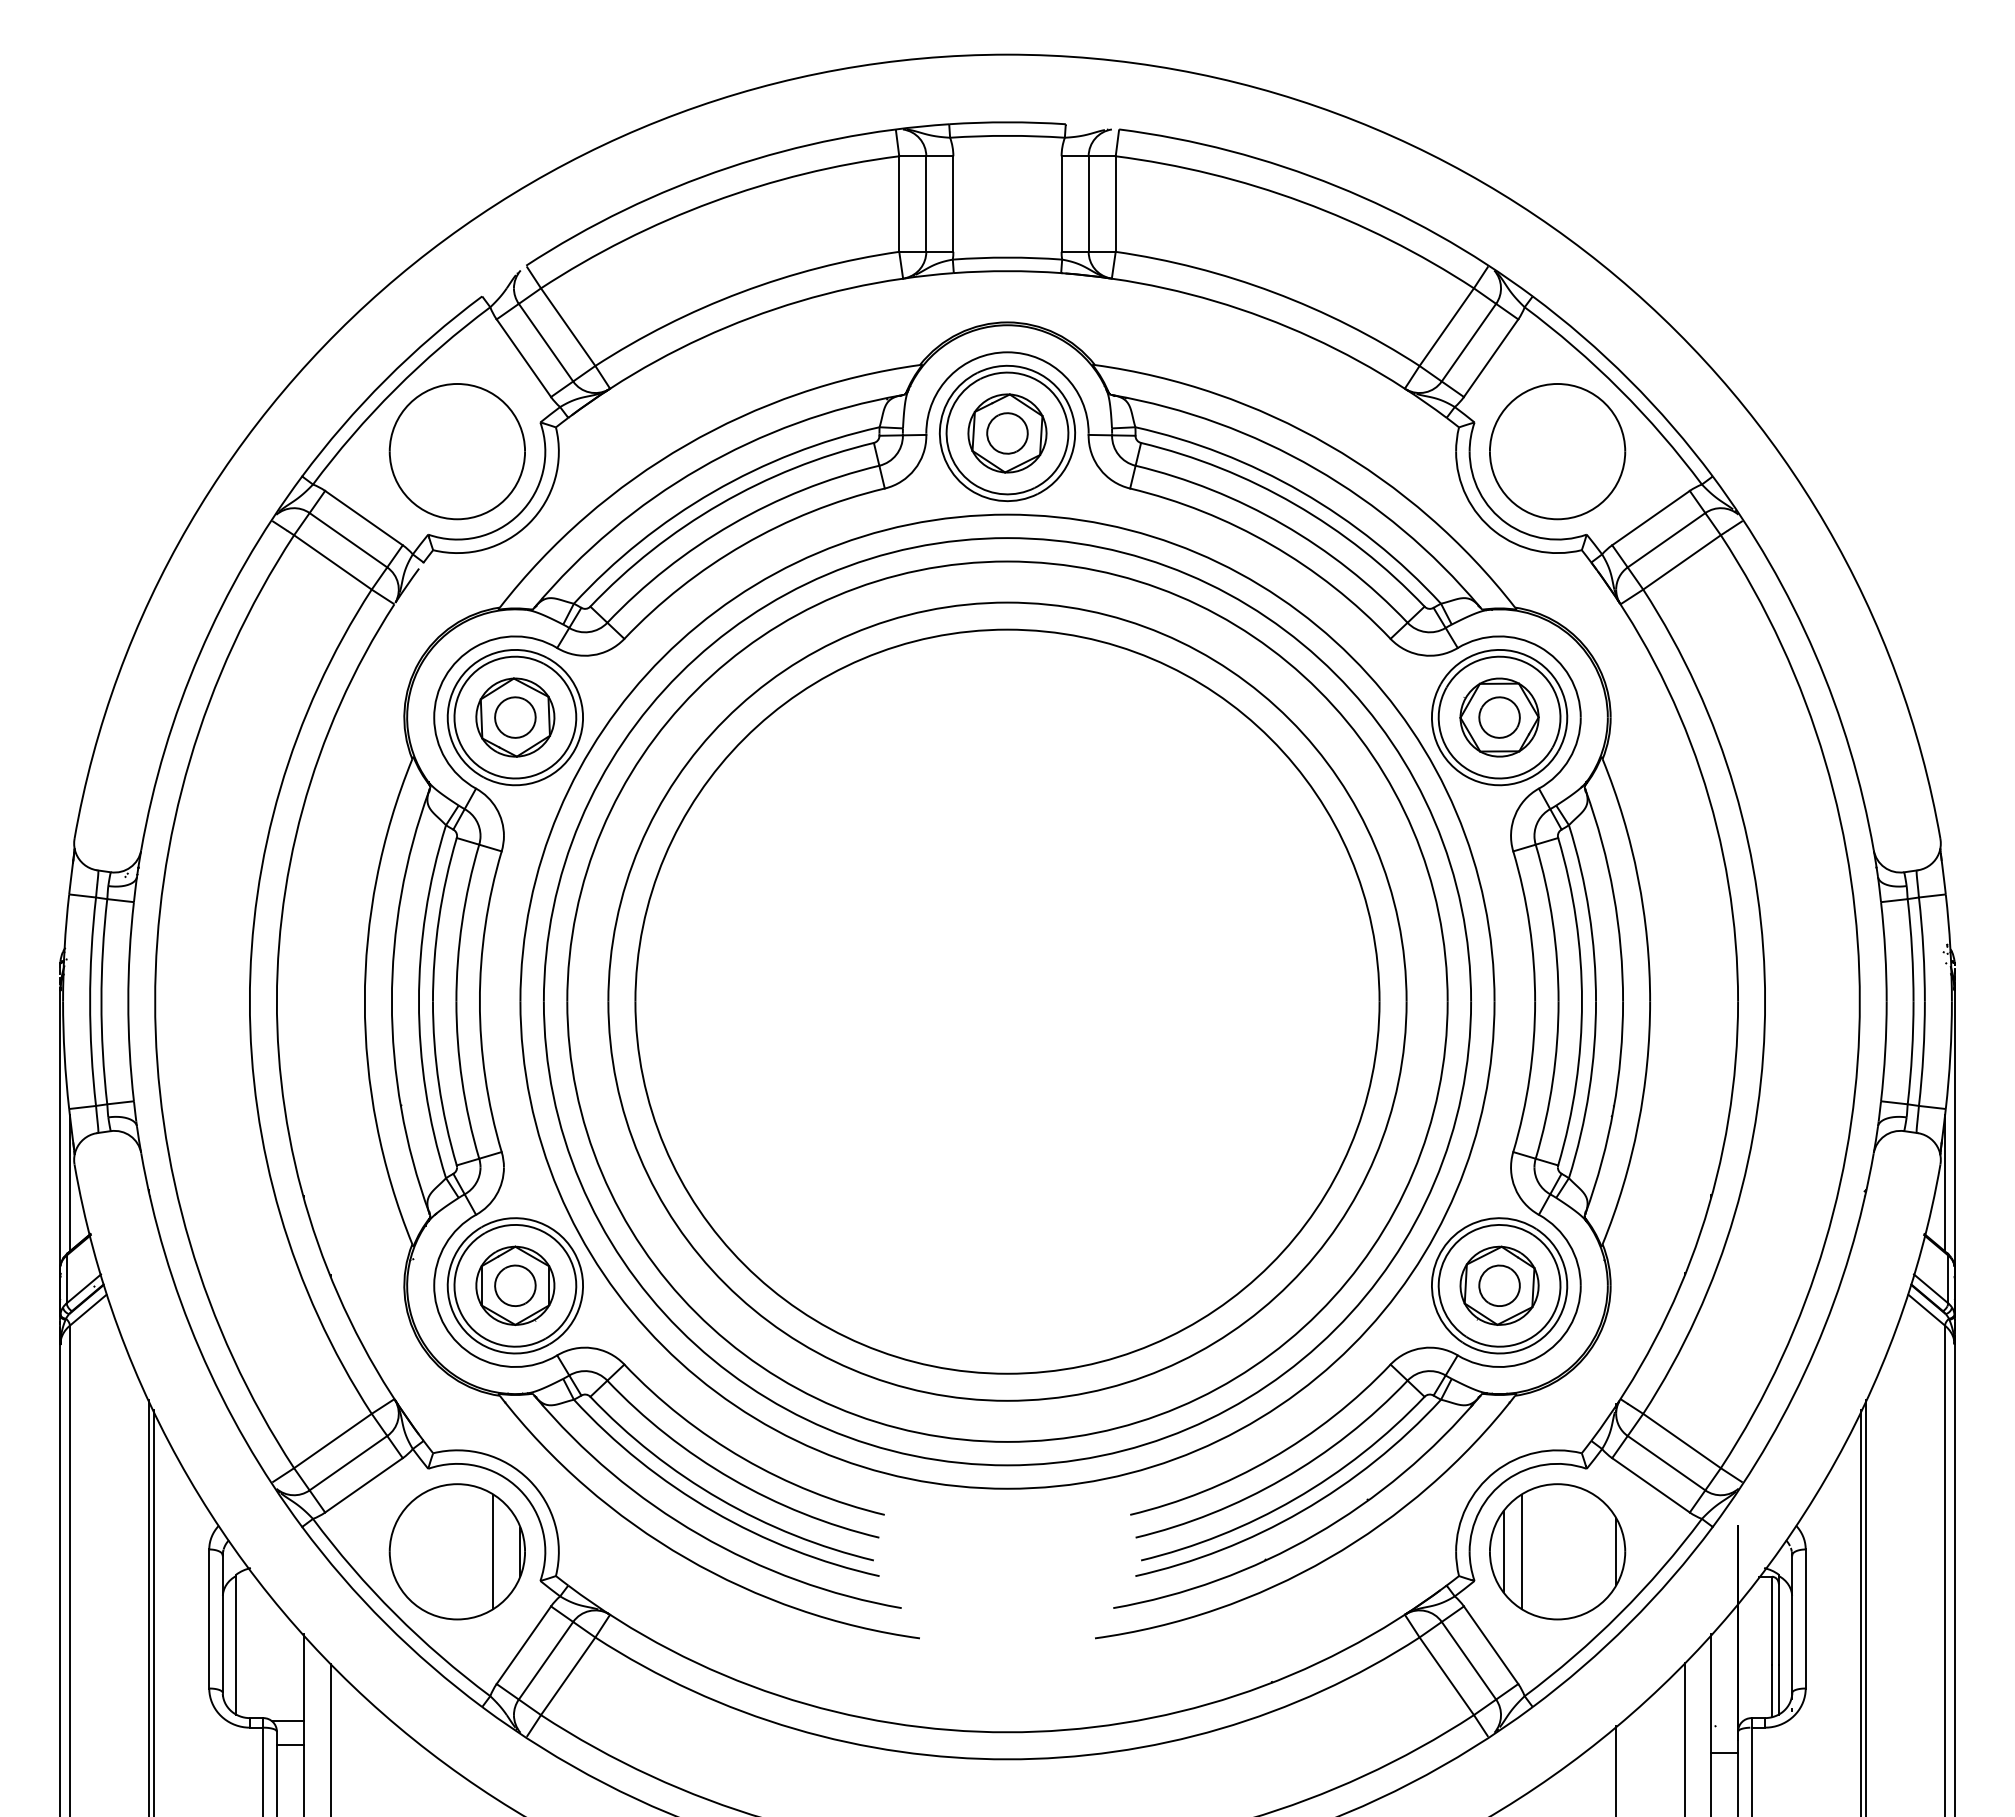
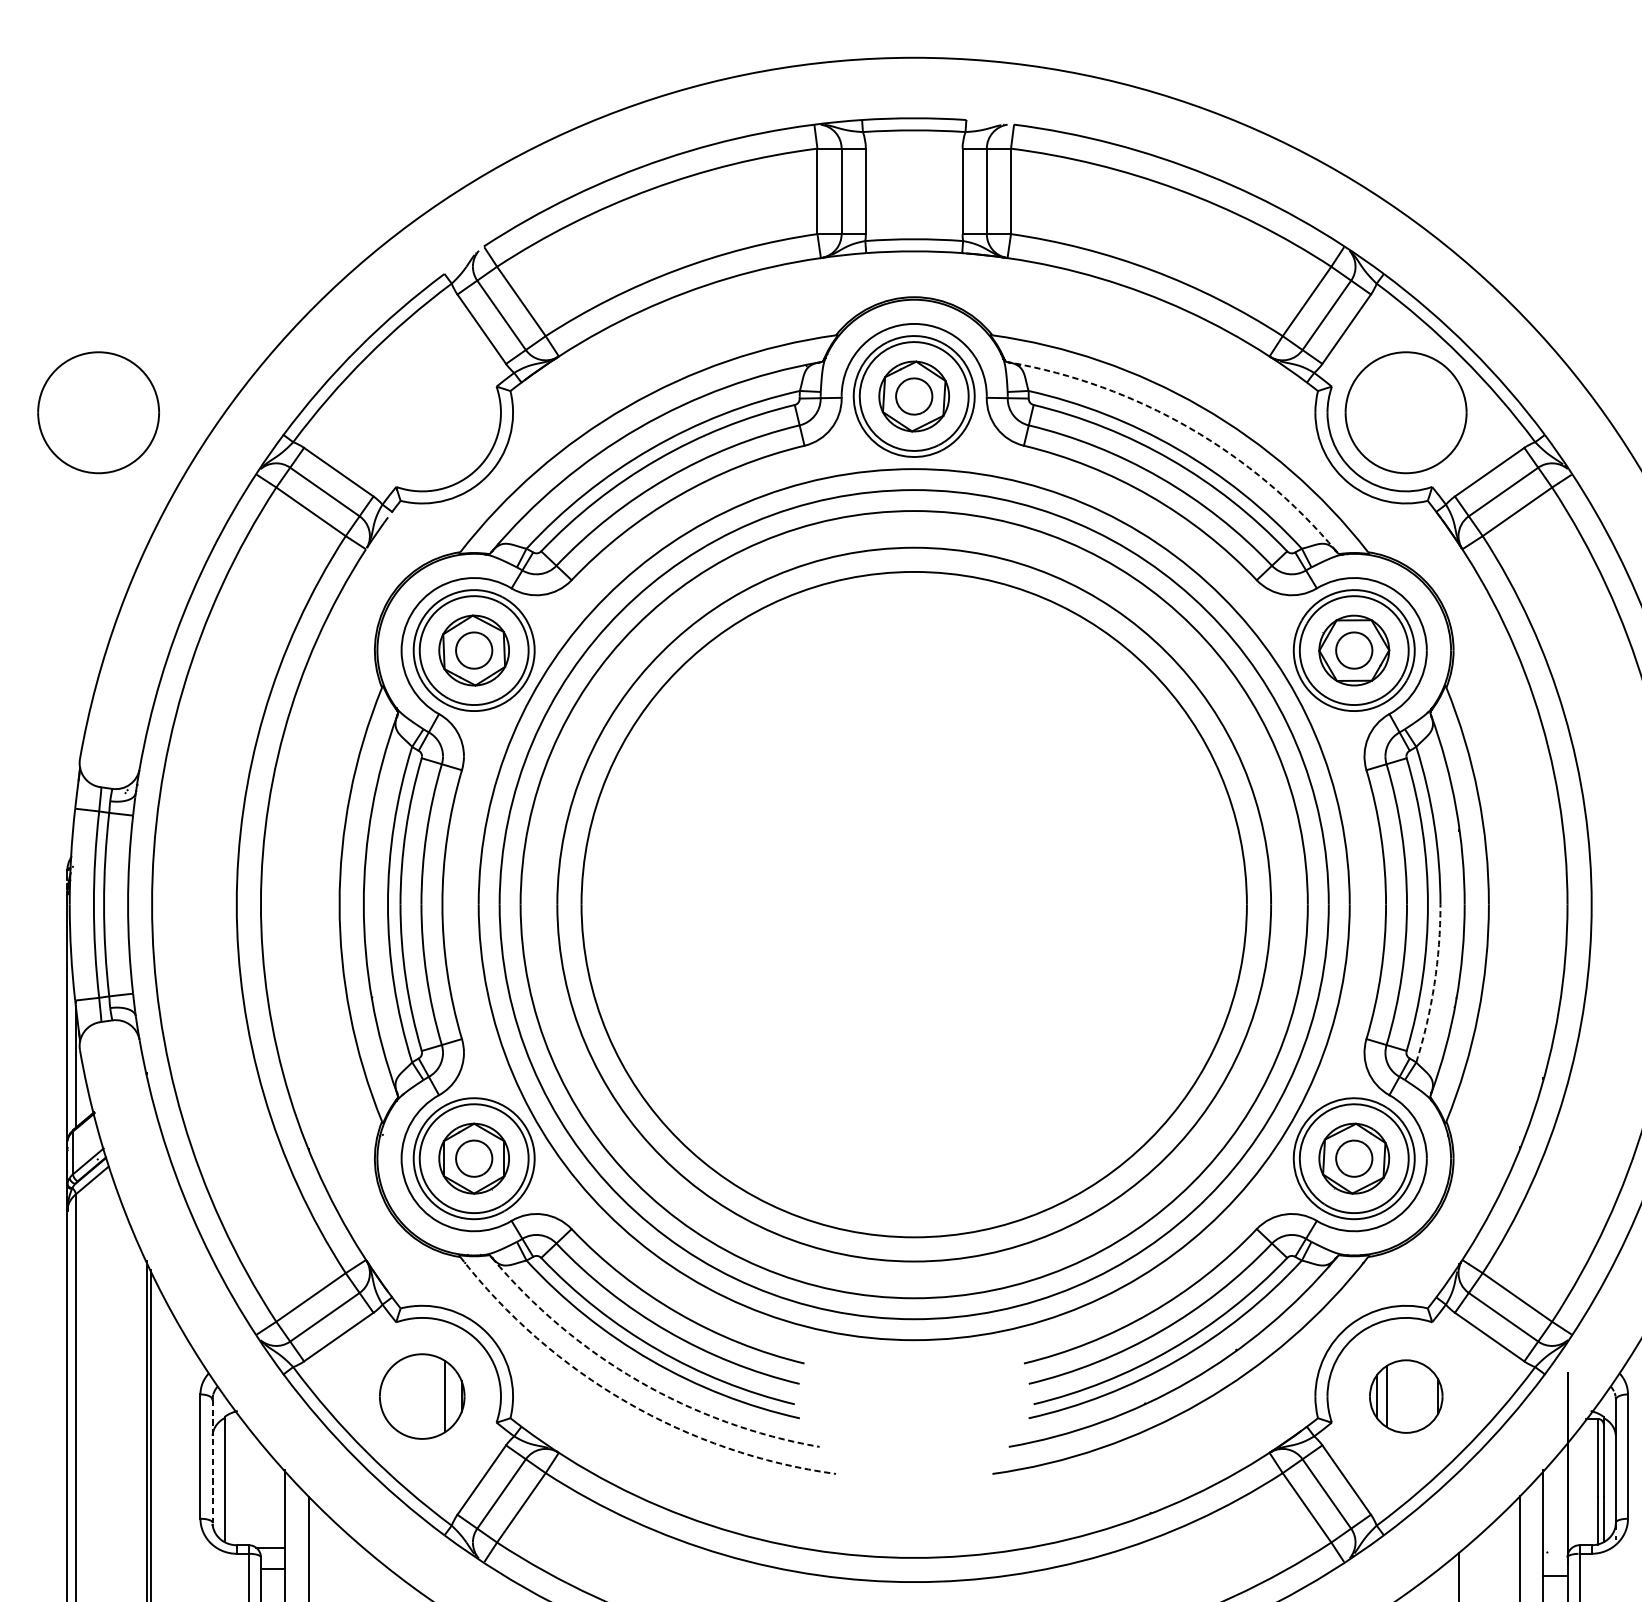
part: (456, 451) -> (97, 412), moved
arc: (1315, 468) -> (1189, 427), solid -> dashed
arc: (1589, 1091) -> (1434, 984), solid -> dashed
arc: (699, 1534) -> (638, 1381), solid -> dashed
part: (456, 1551) -> (421, 1396), size x0.7
part: (1557, 1551) -> (1406, 1396), size x0.6
arc: (686, 1558) -> (627, 1402), solid -> dashed
line: (222, 1624) -> (212, 1461), solid -> dashed

